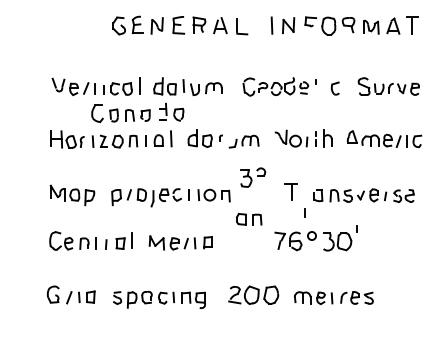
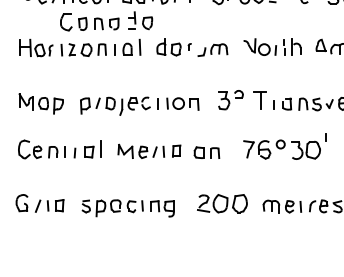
part: (253, 177) -> (231, 99), moved
line: (304, 212) -> (273, 103), moved
part: (249, 218) -> (207, 151), moved

